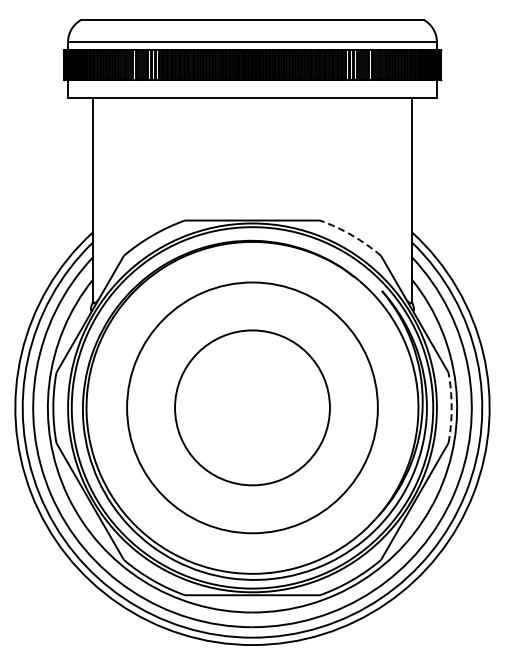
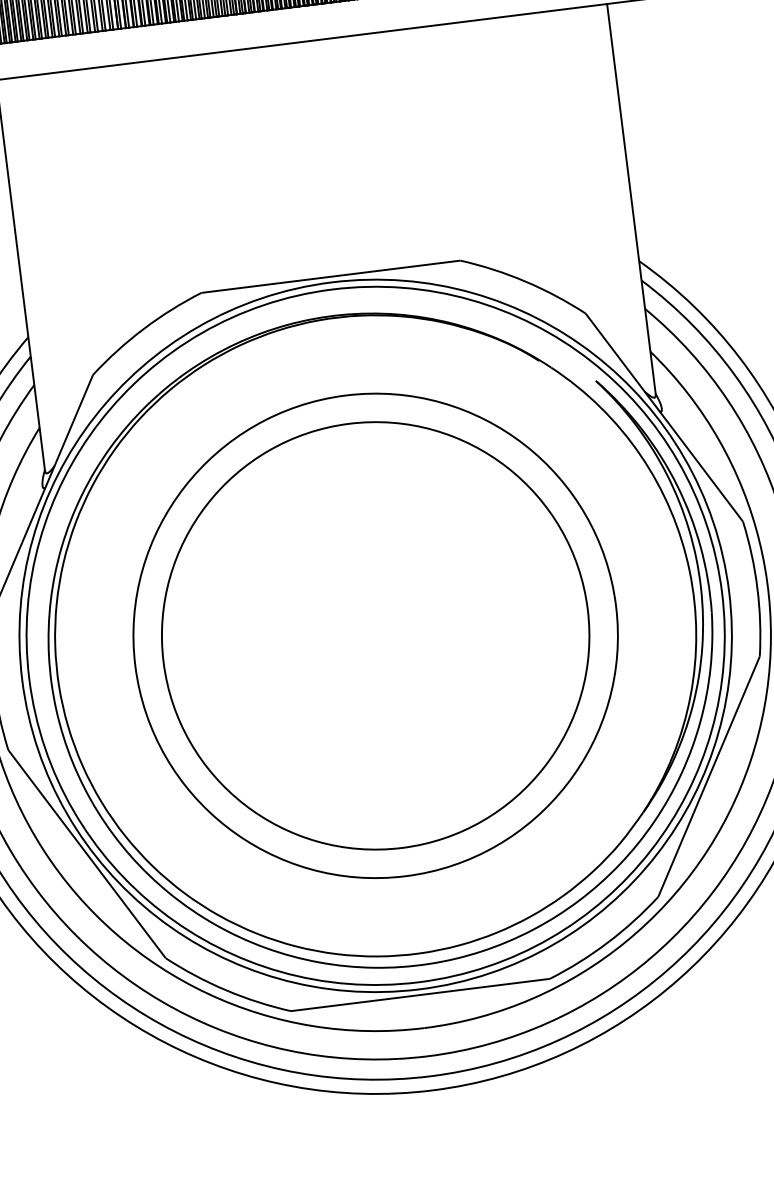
arc: (352, 235) -> (526, 281), dashed -> solid
circle: (252, 407) -> (375, 635), size x1.43
arc: (451, 407) -> (757, 587), dashed -> solid

